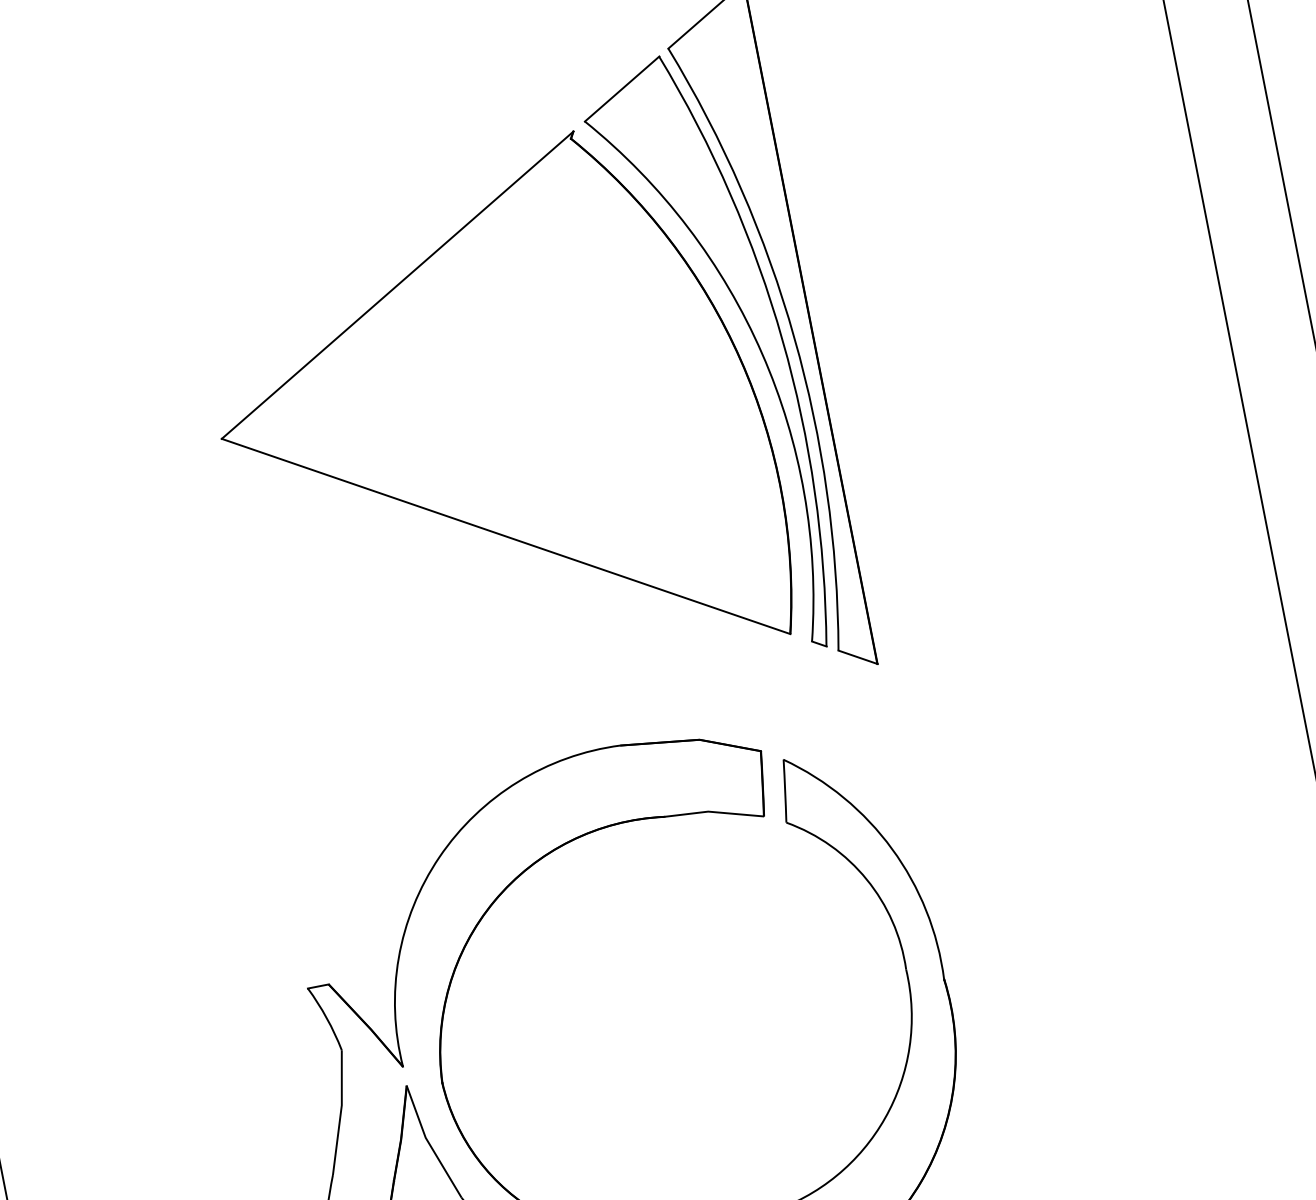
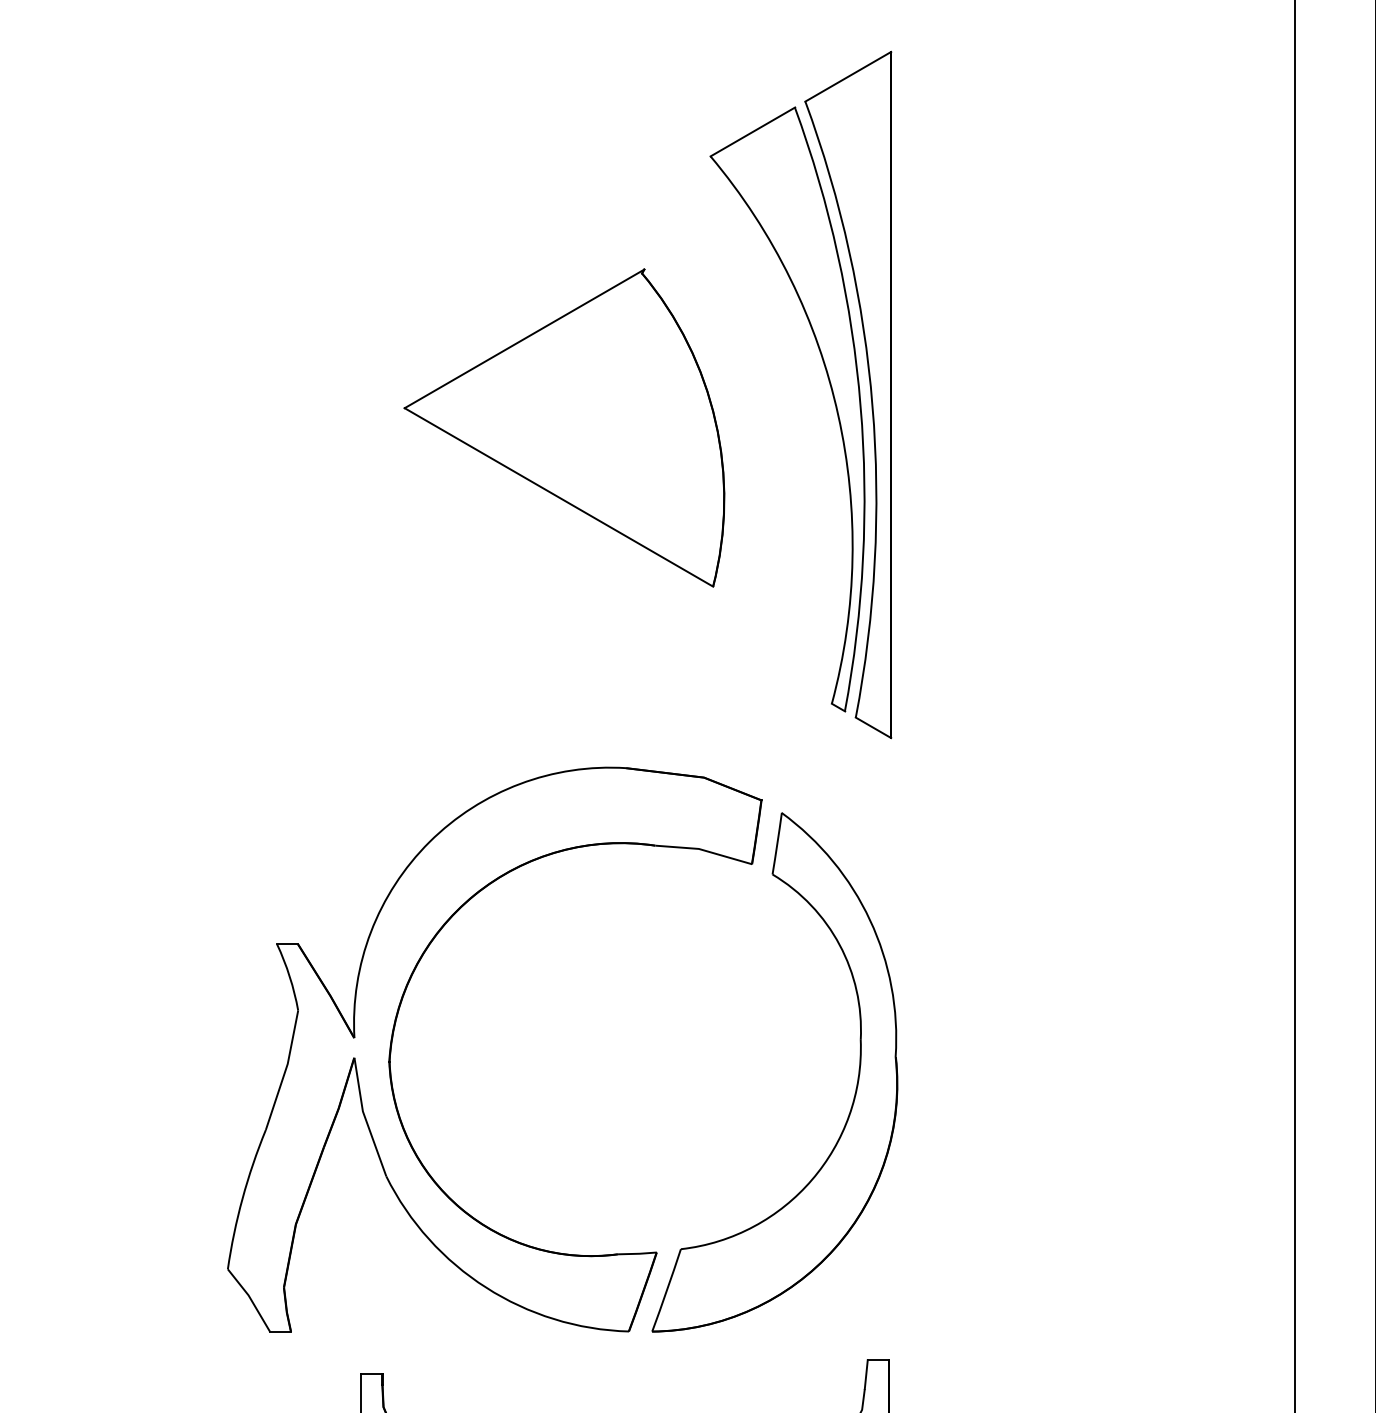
part: (492, 419) -> (564, 427), size x0.6

